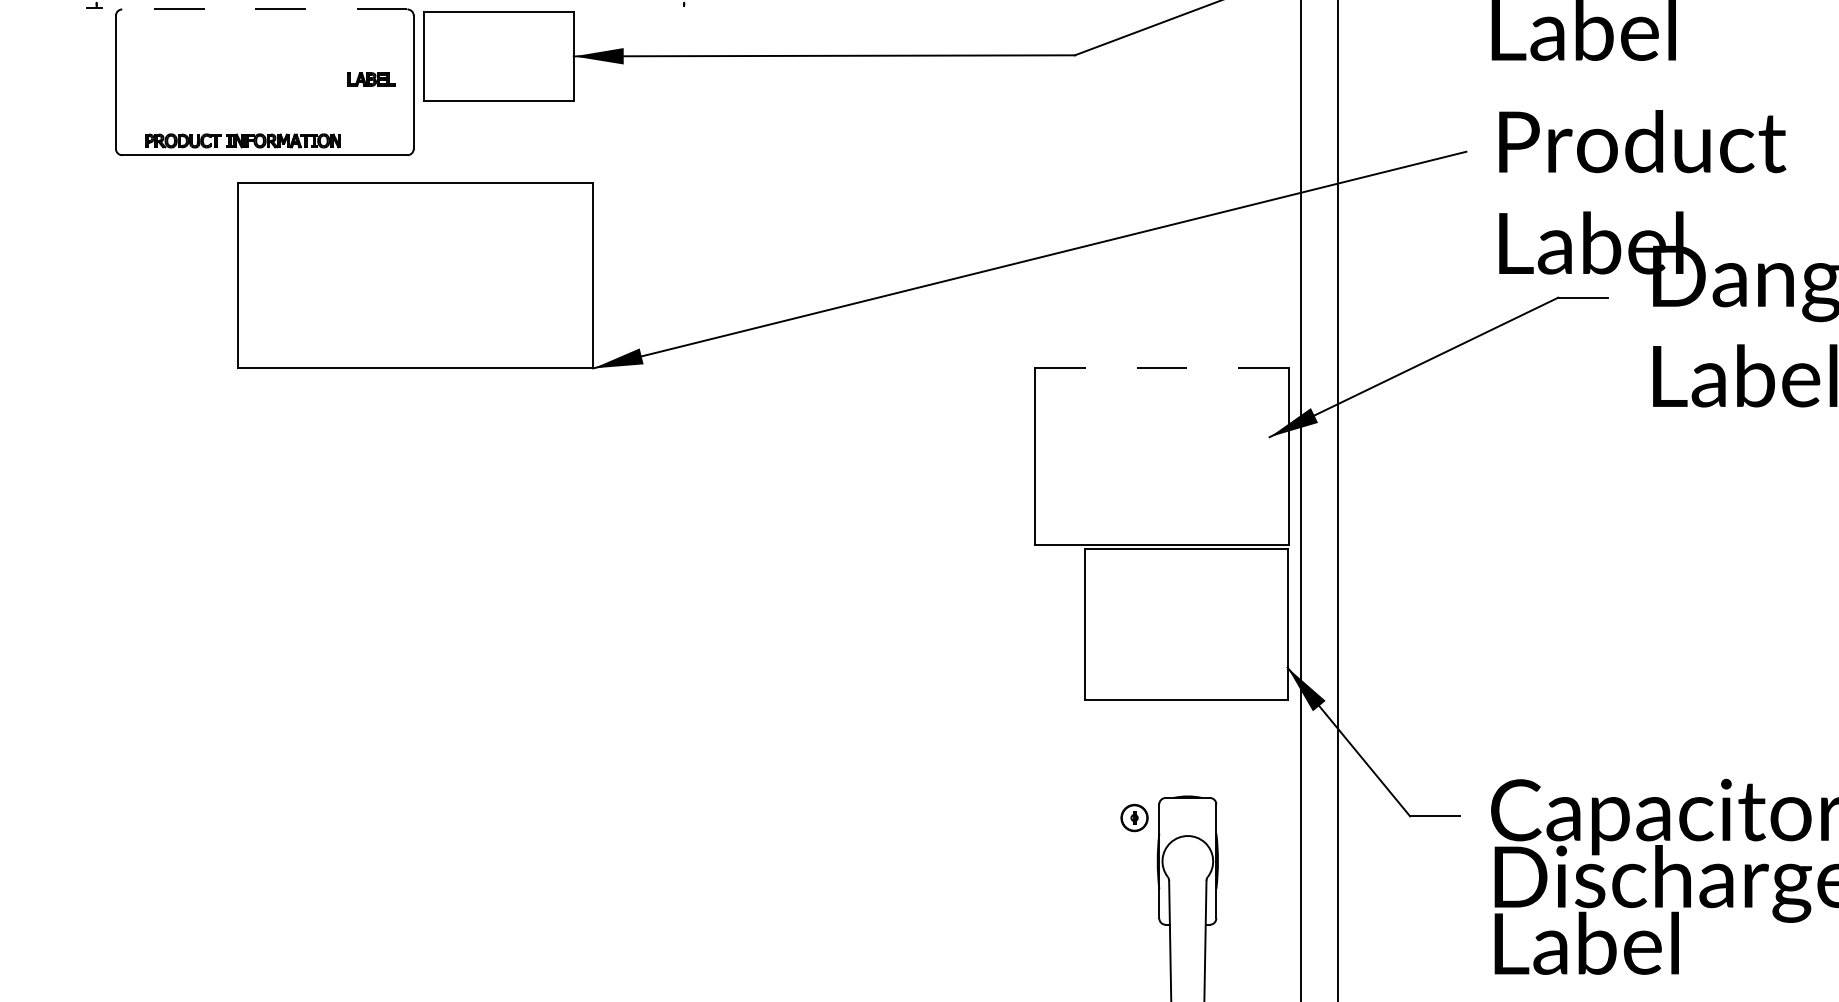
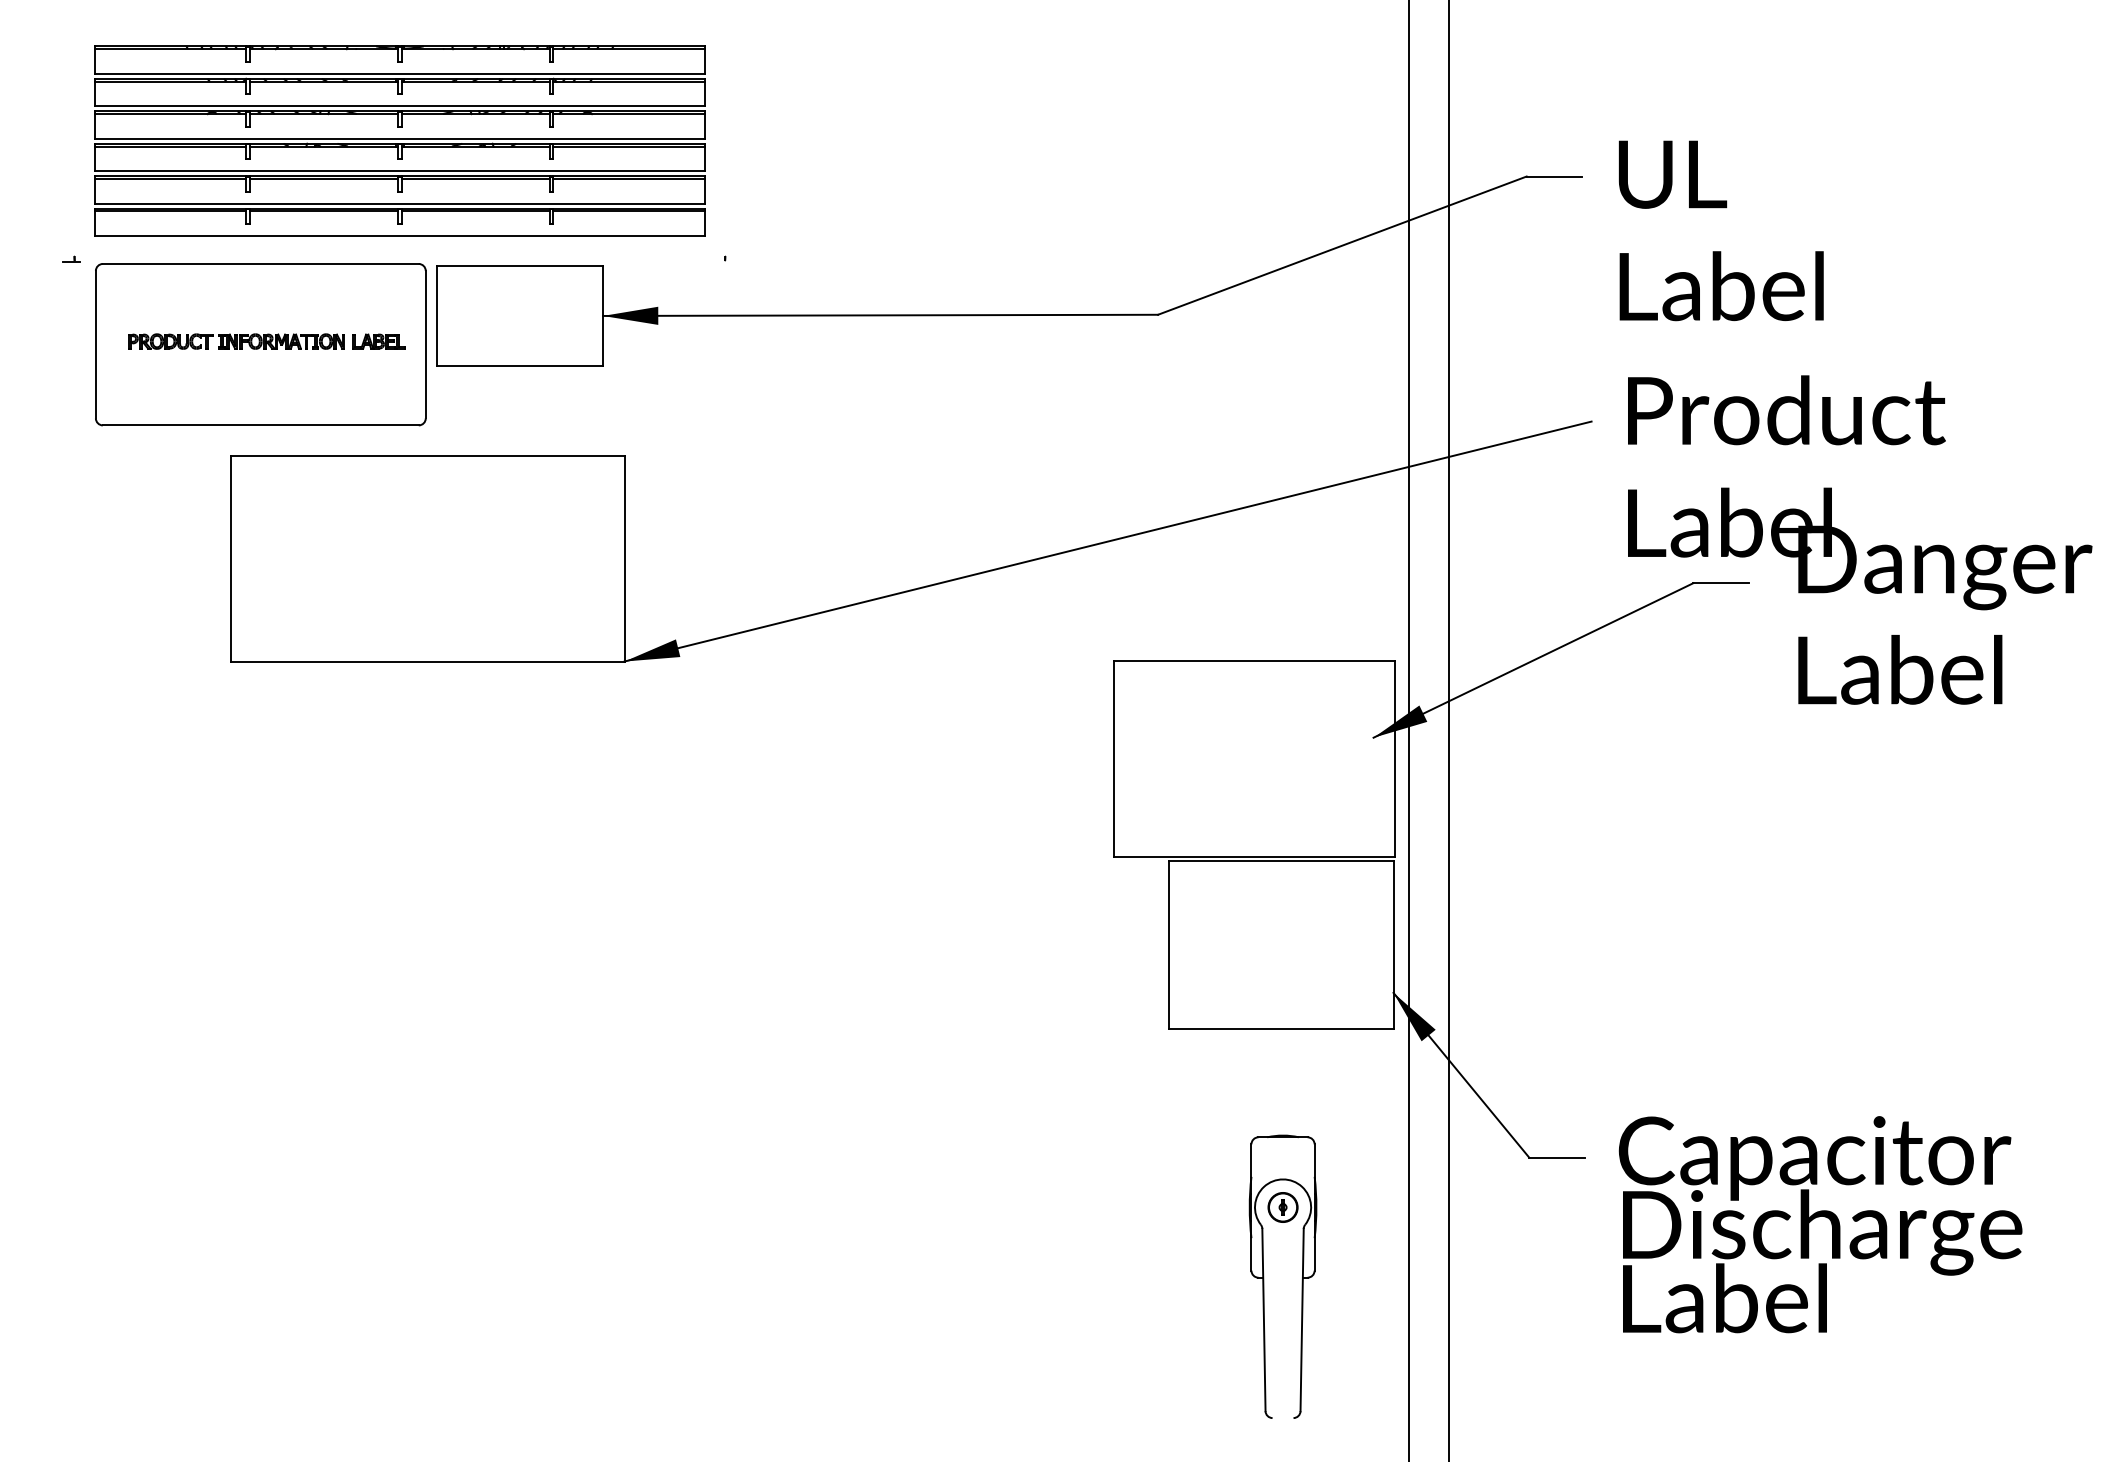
line: (264, 9) -> (260, 263), dashed -> solid
part: (242, 140) -> (236, 341), moved
line: (1162, 367) -> (1254, 660), dashed -> solid
part: (1134, 818) -> (1282, 1207), moved

